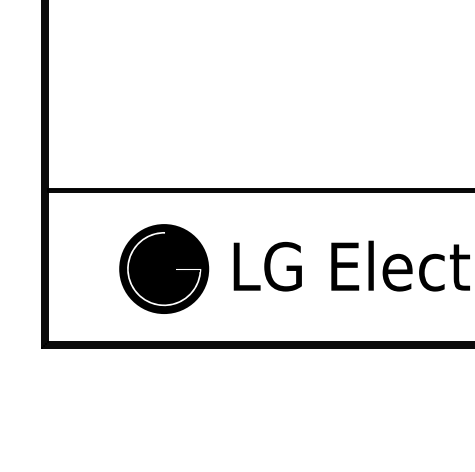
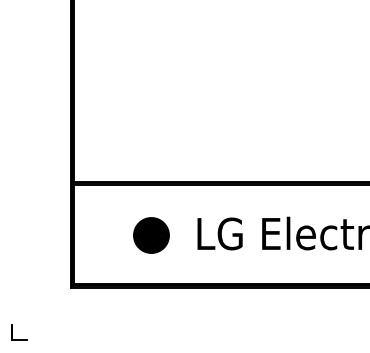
part: (164, 269) -> (151, 235), size x0.6

